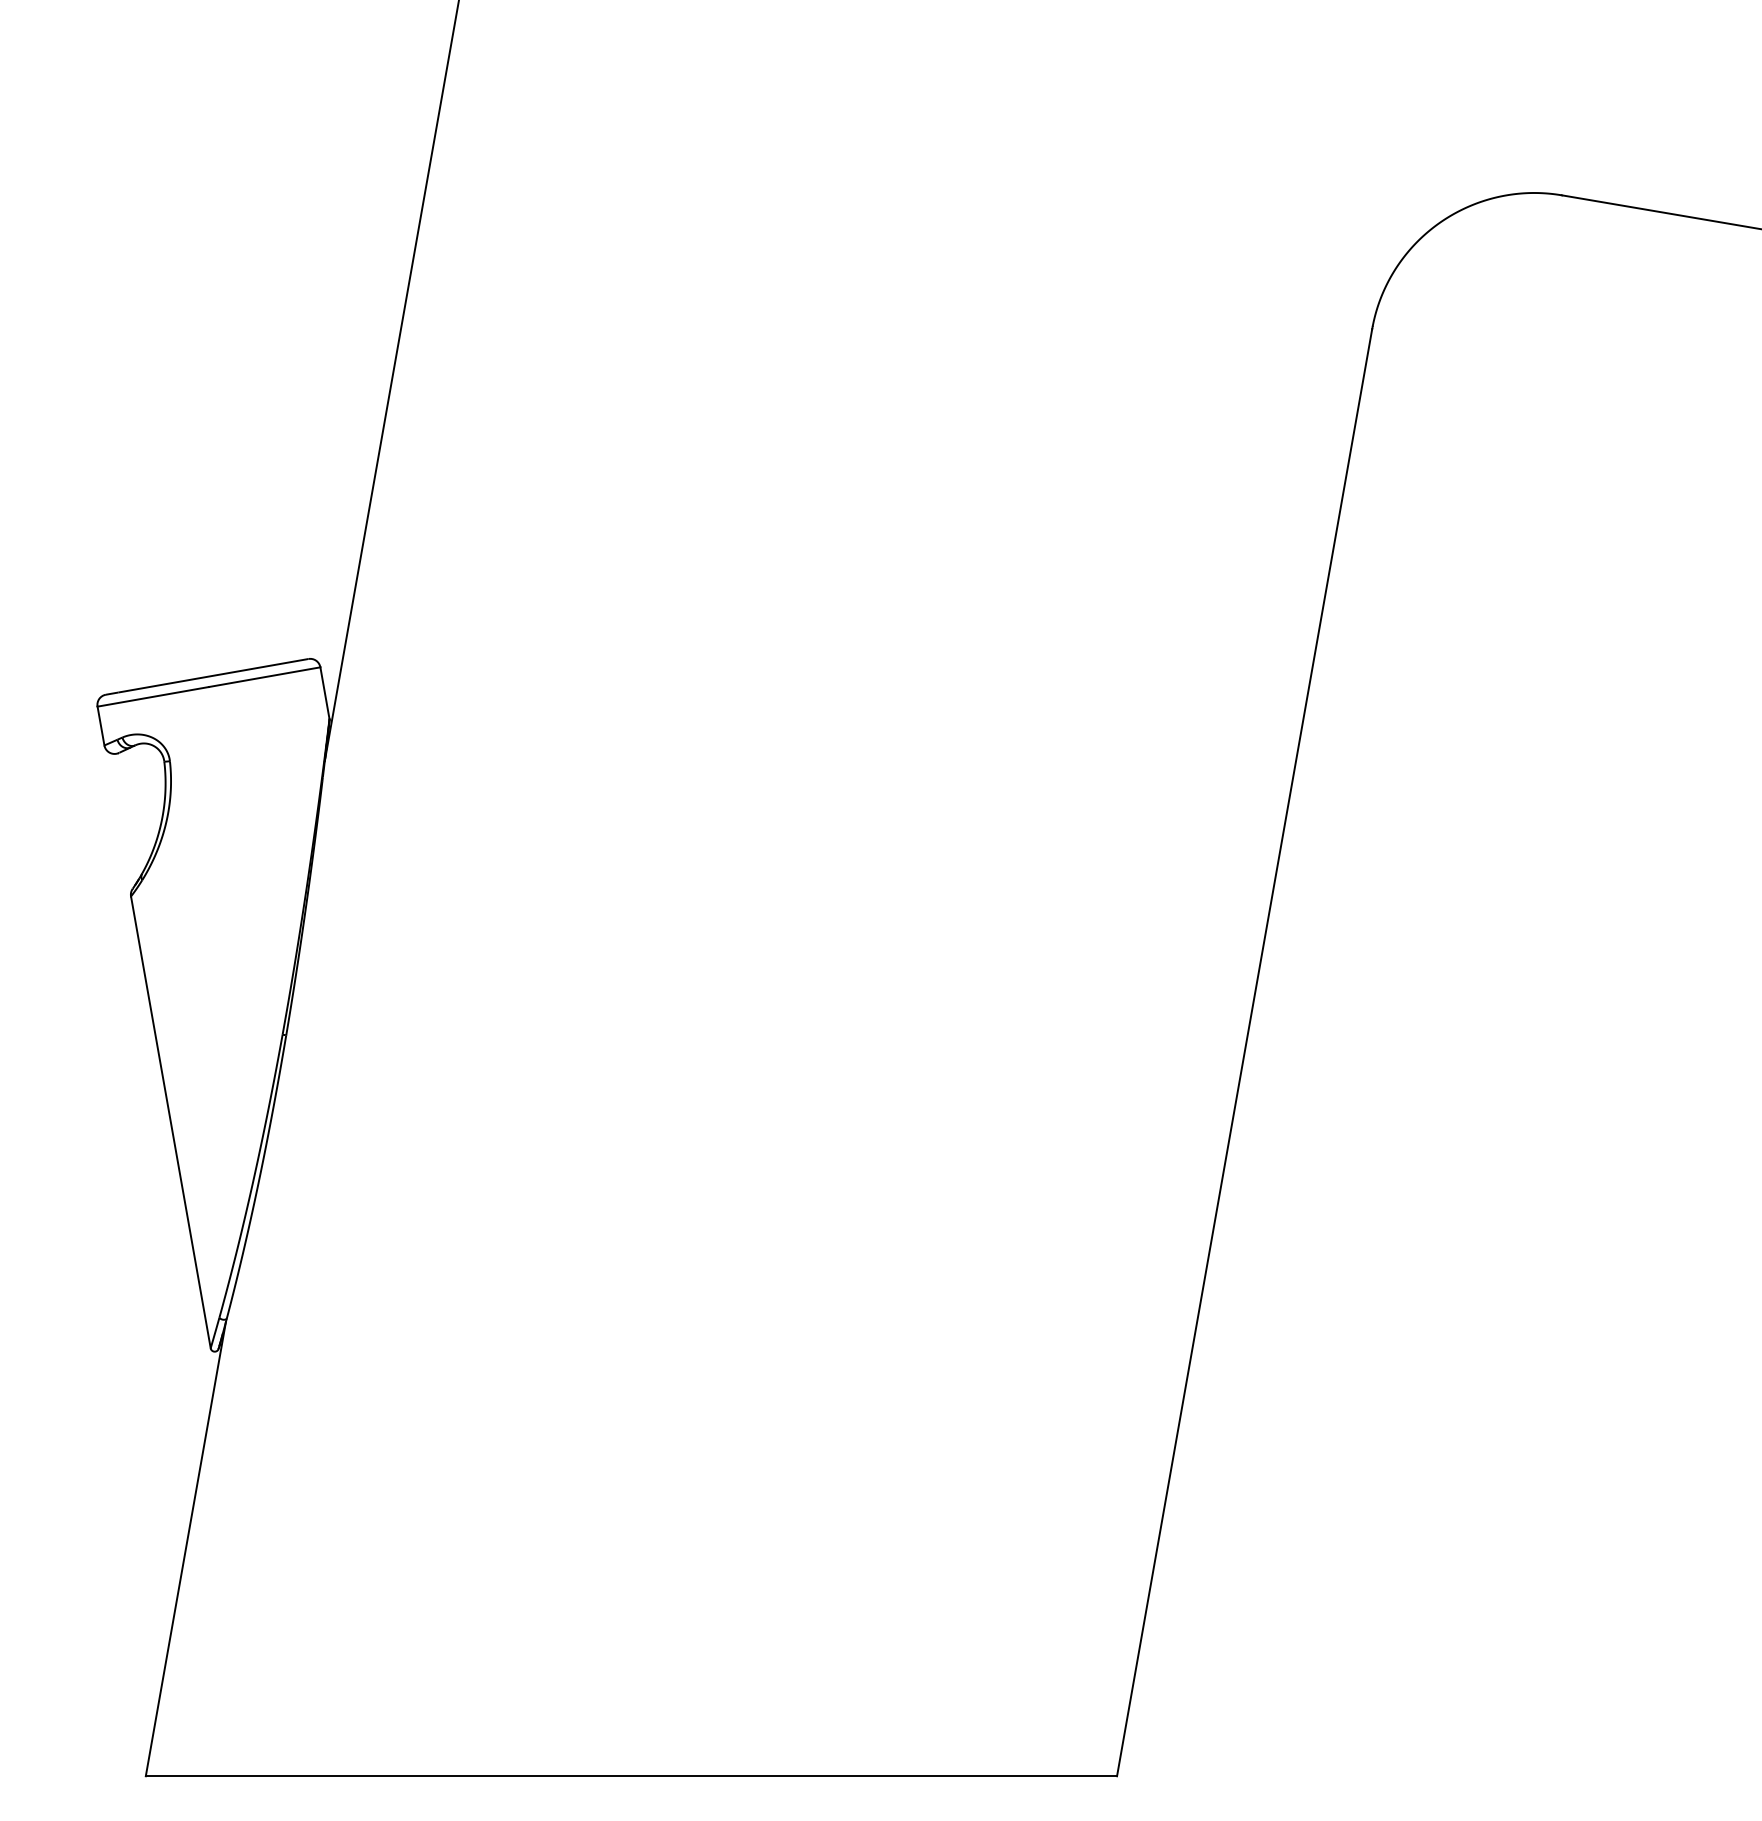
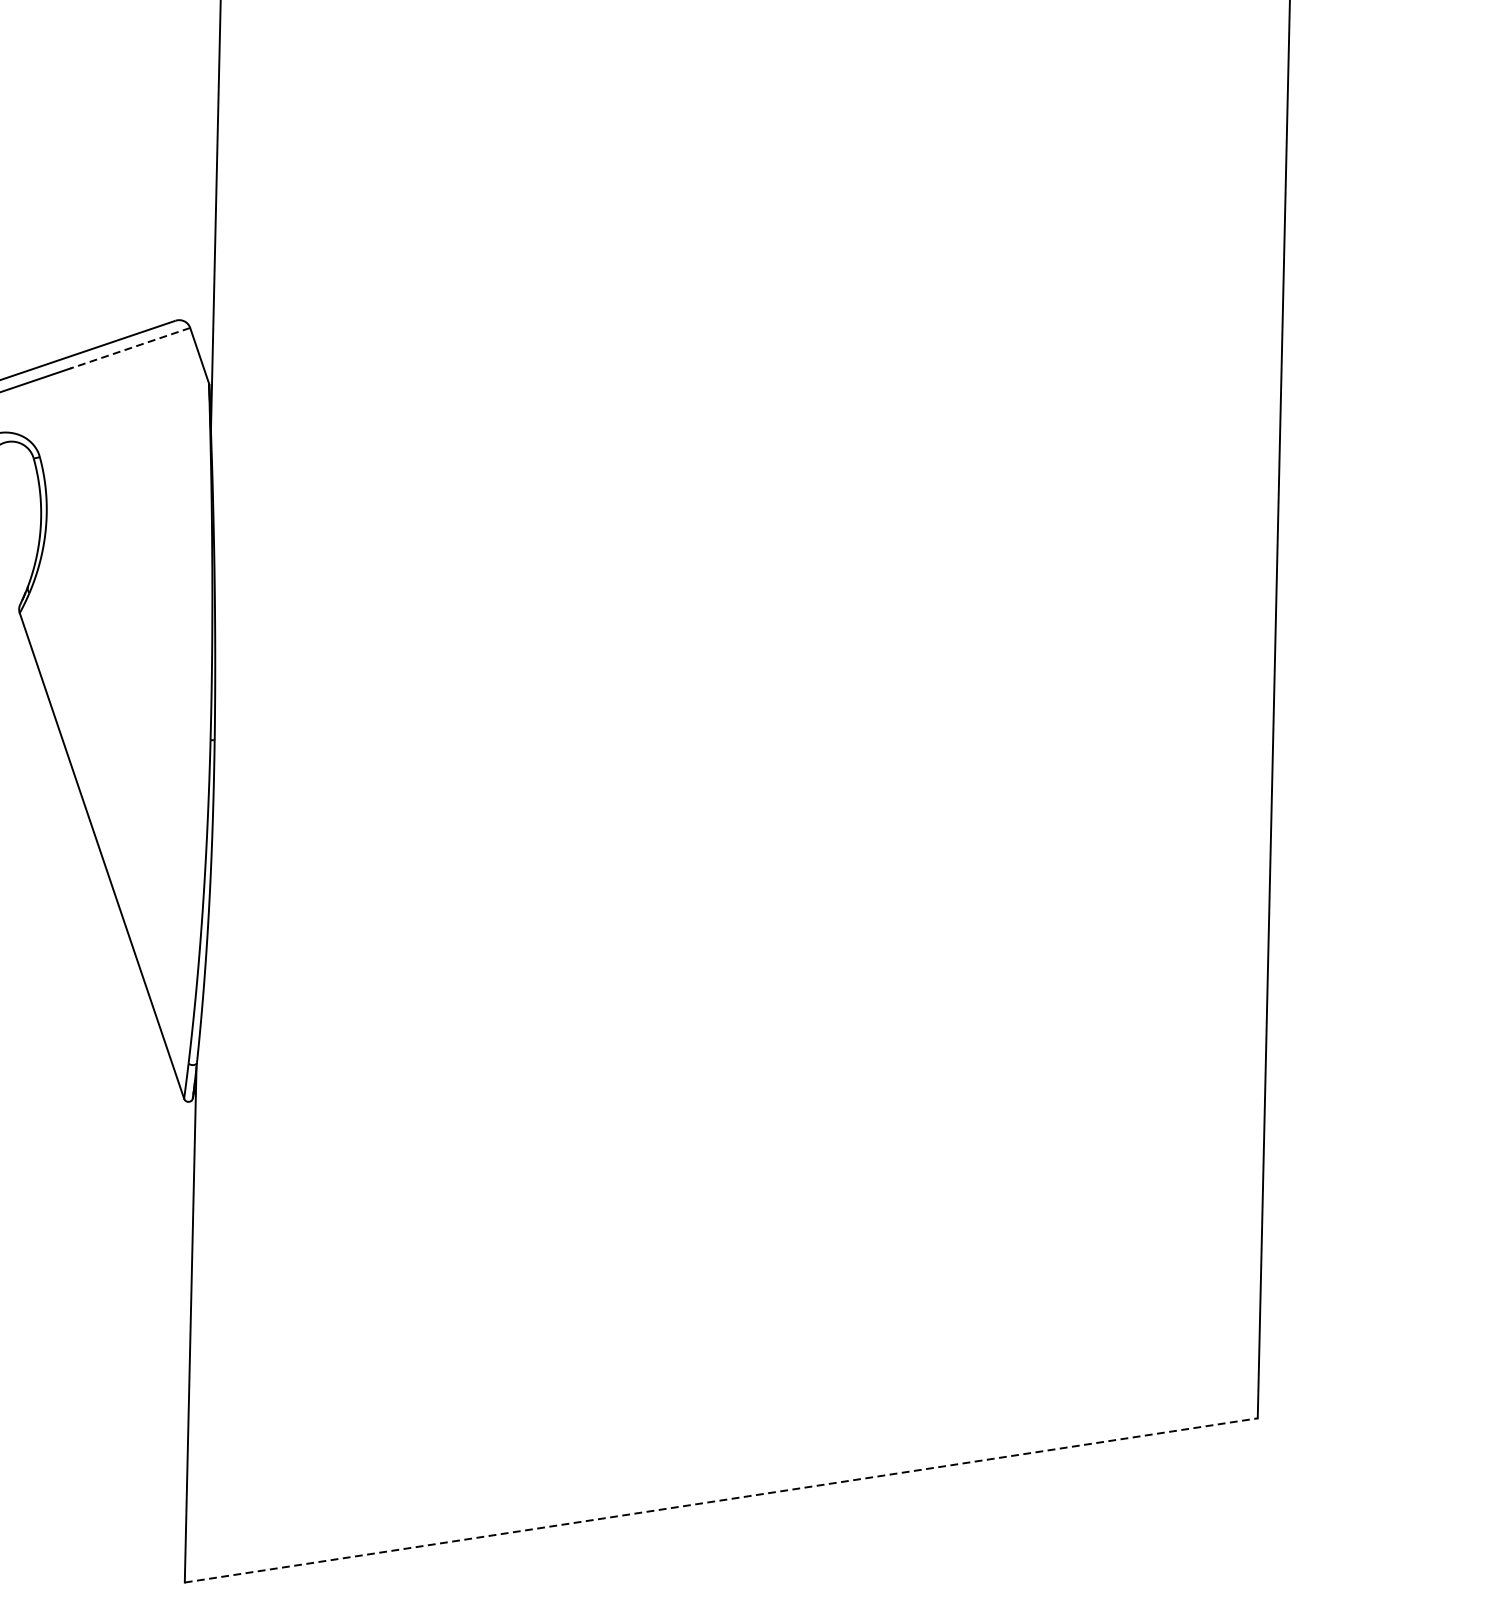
line: (264, 677) -> (130, 348), solid -> dashed
line: (631, 1776) -> (721, 1500), solid -> dashed

